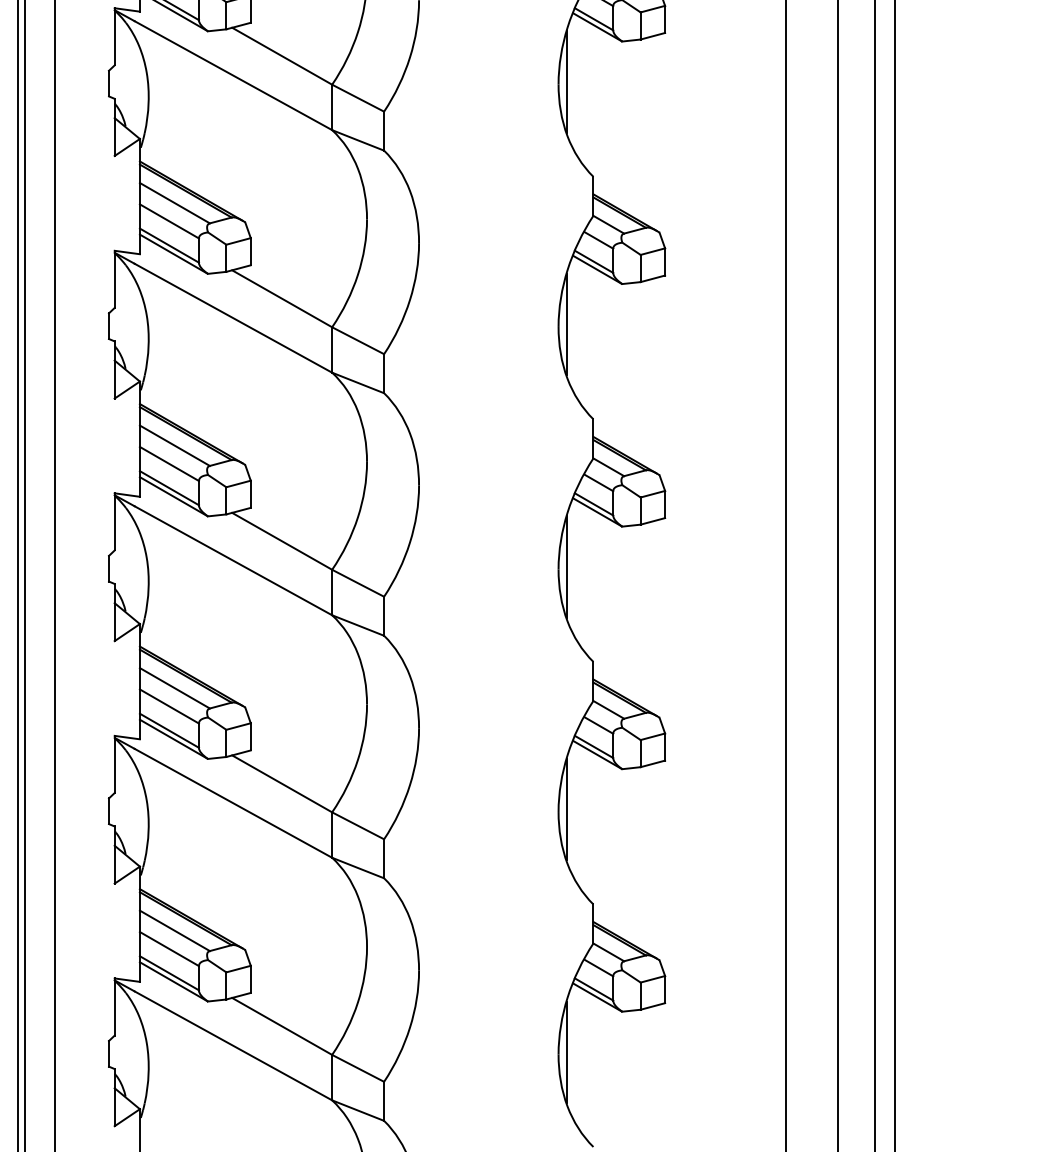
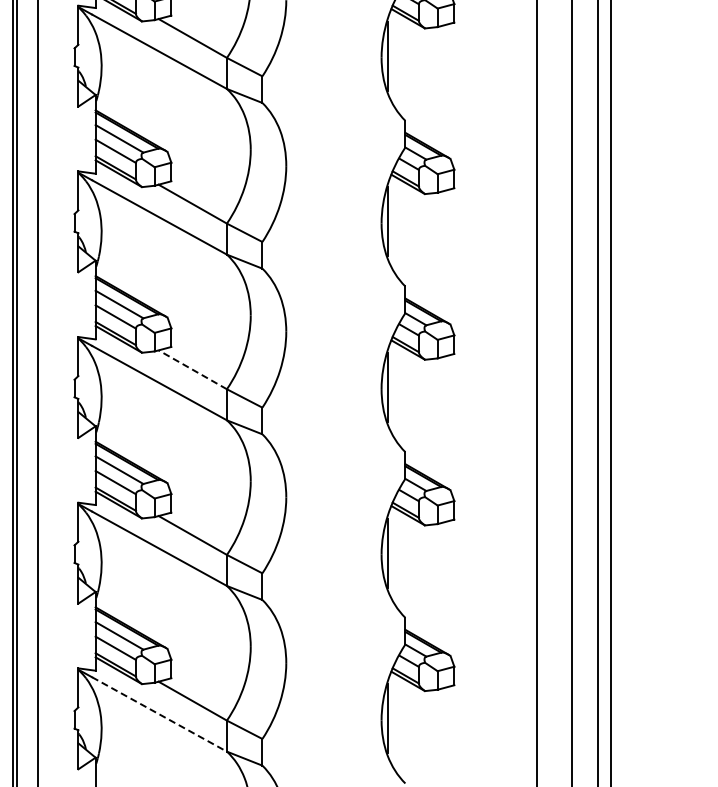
line: (281, 540) -> (192, 369), solid -> dashed
line: (233, 1045) -> (159, 714), solid -> dashed

